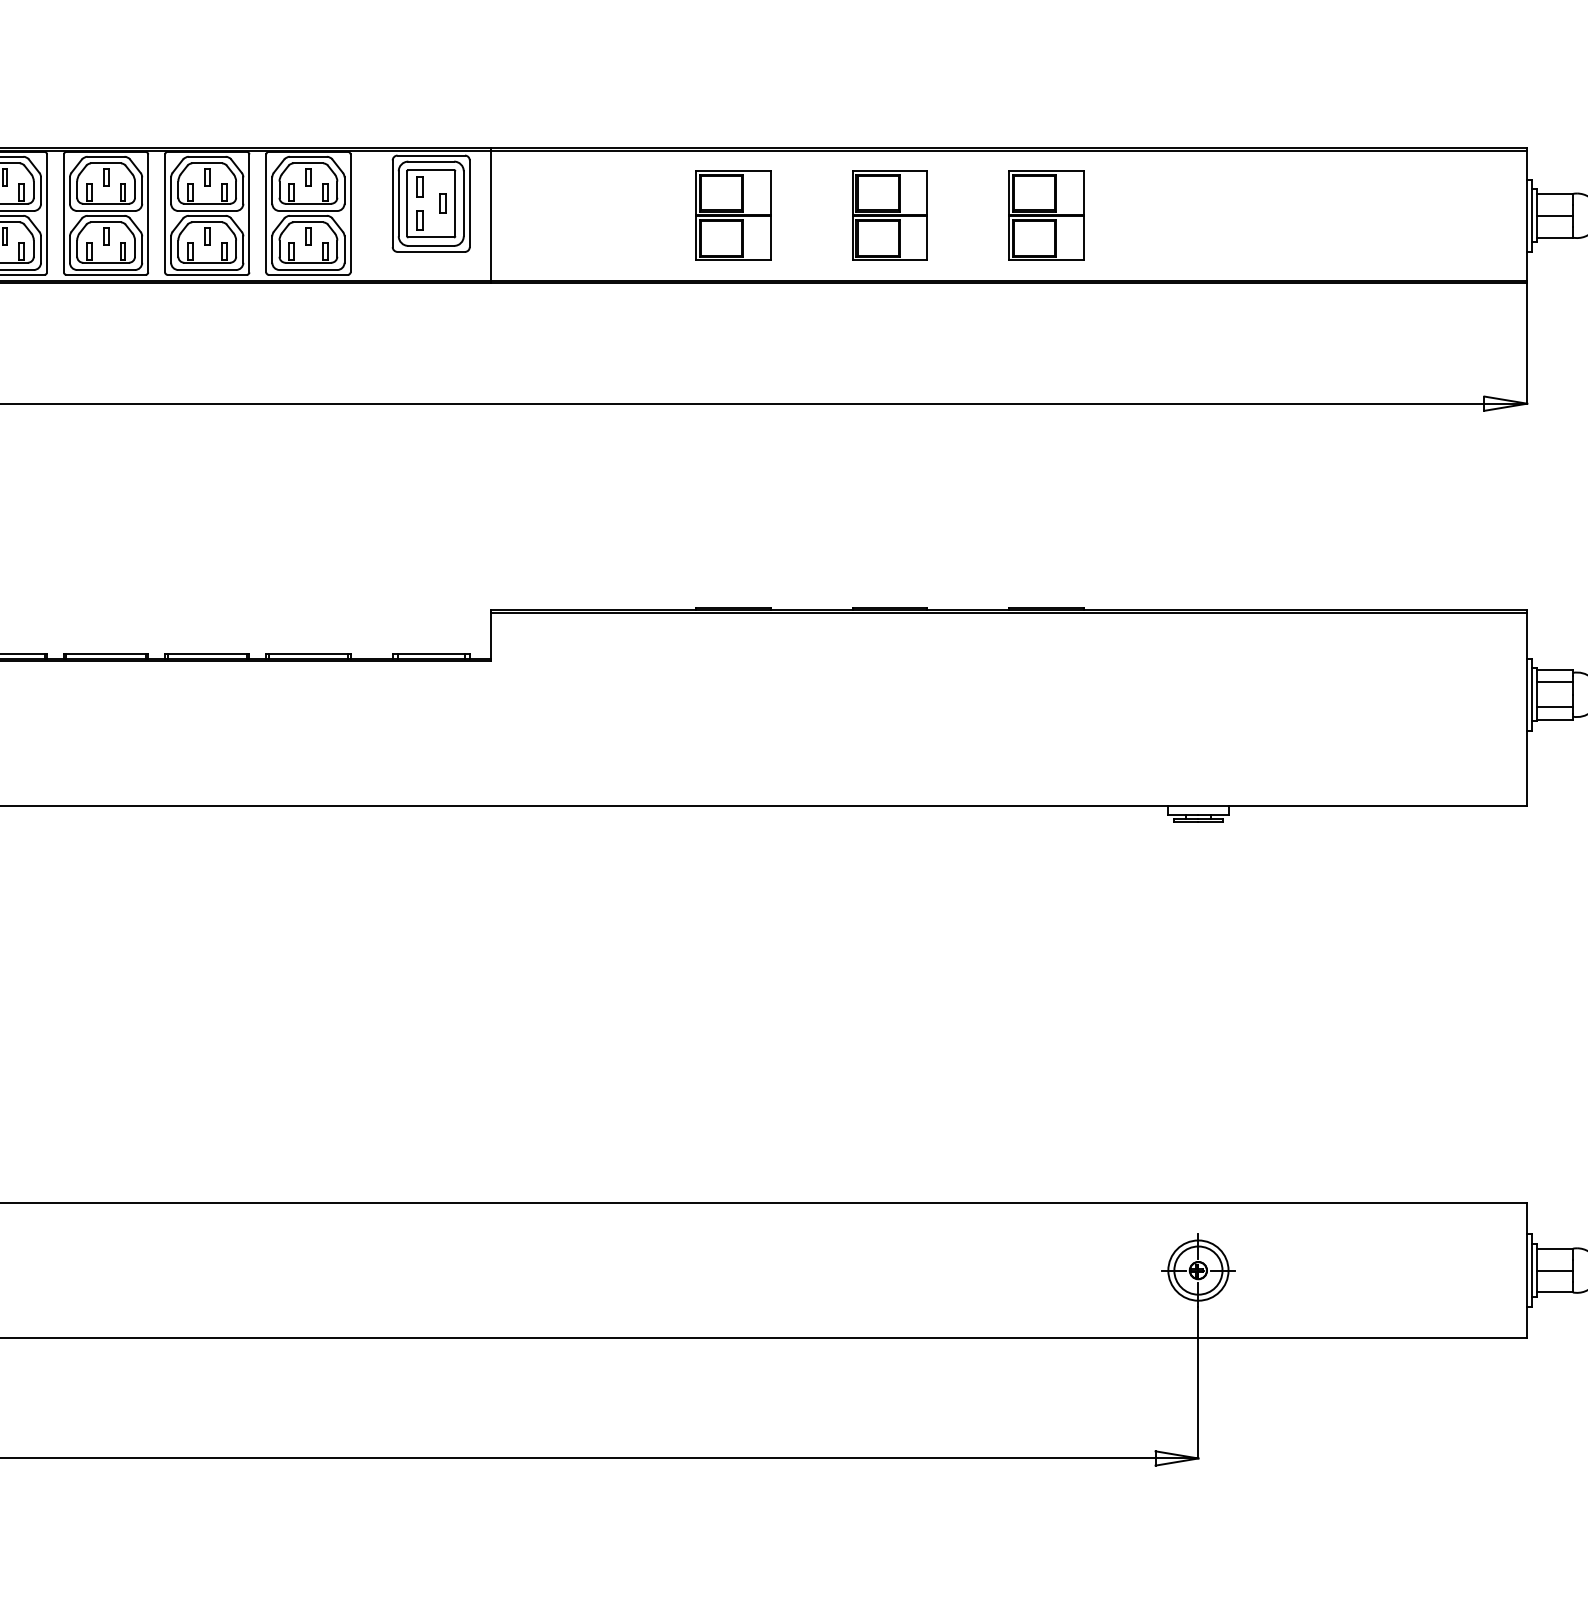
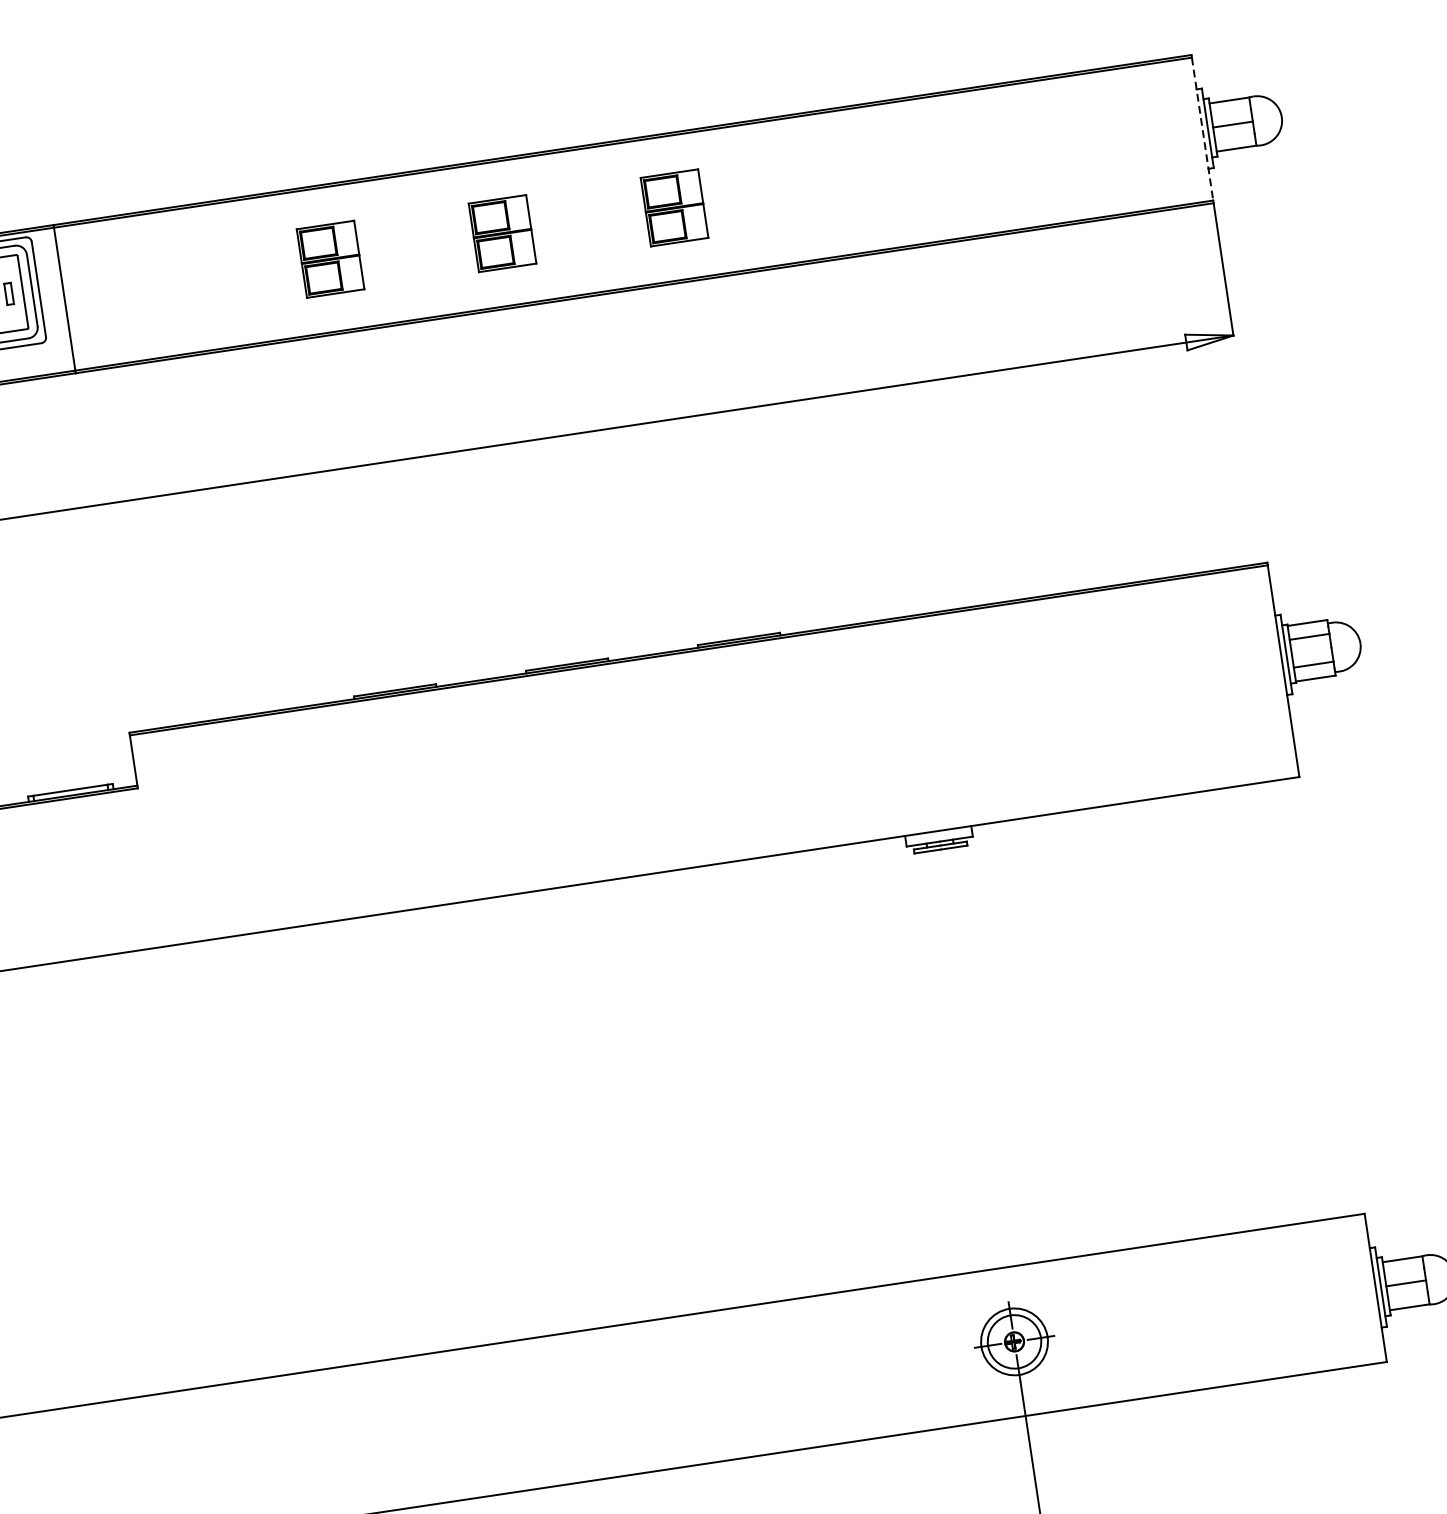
part: (733, 215) -> (330, 259), size x0.7
part: (889, 215) -> (501, 233), size x0.7
part: (1046, 215) -> (674, 207), size x0.7
line: (1527, 216) -> (1202, 129), solid -> dashed

